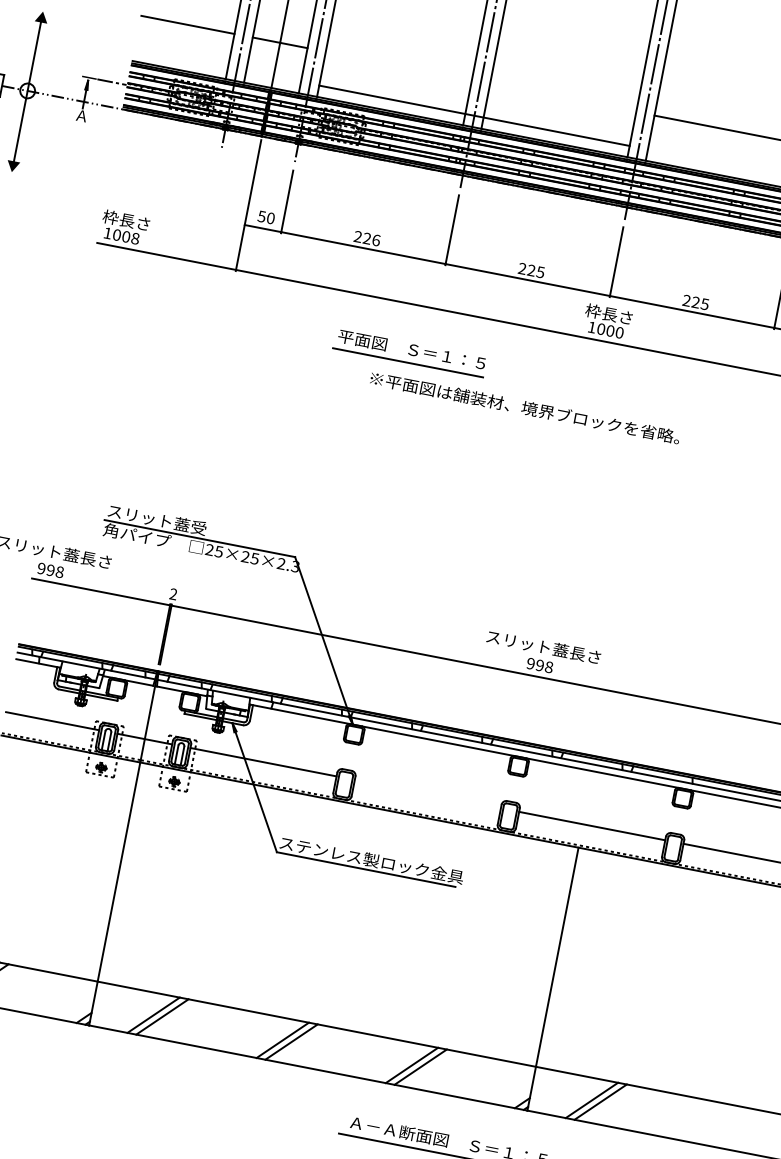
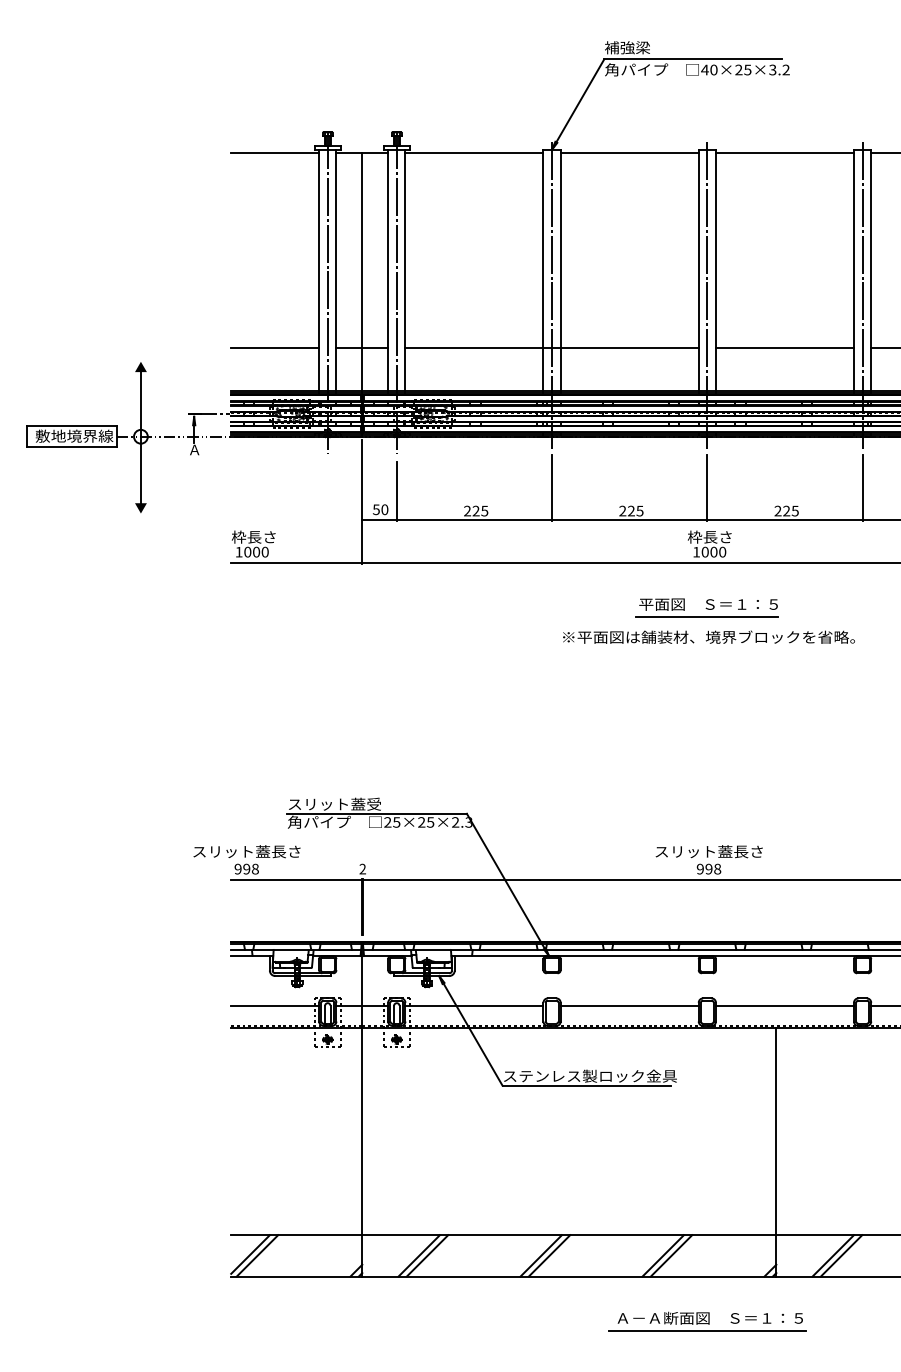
line: (473, 115) -> (551, 348), moved
text: (134, 238) -> (264, 552), 1008 -> 1000
text: (376, 239) -> (484, 510), 226 -> 225
part: (409, 352) -> (706, 607), moved
text: (524, 407) -> (708, 636), moved
line: (427, 794) -> (629, 1006), added

